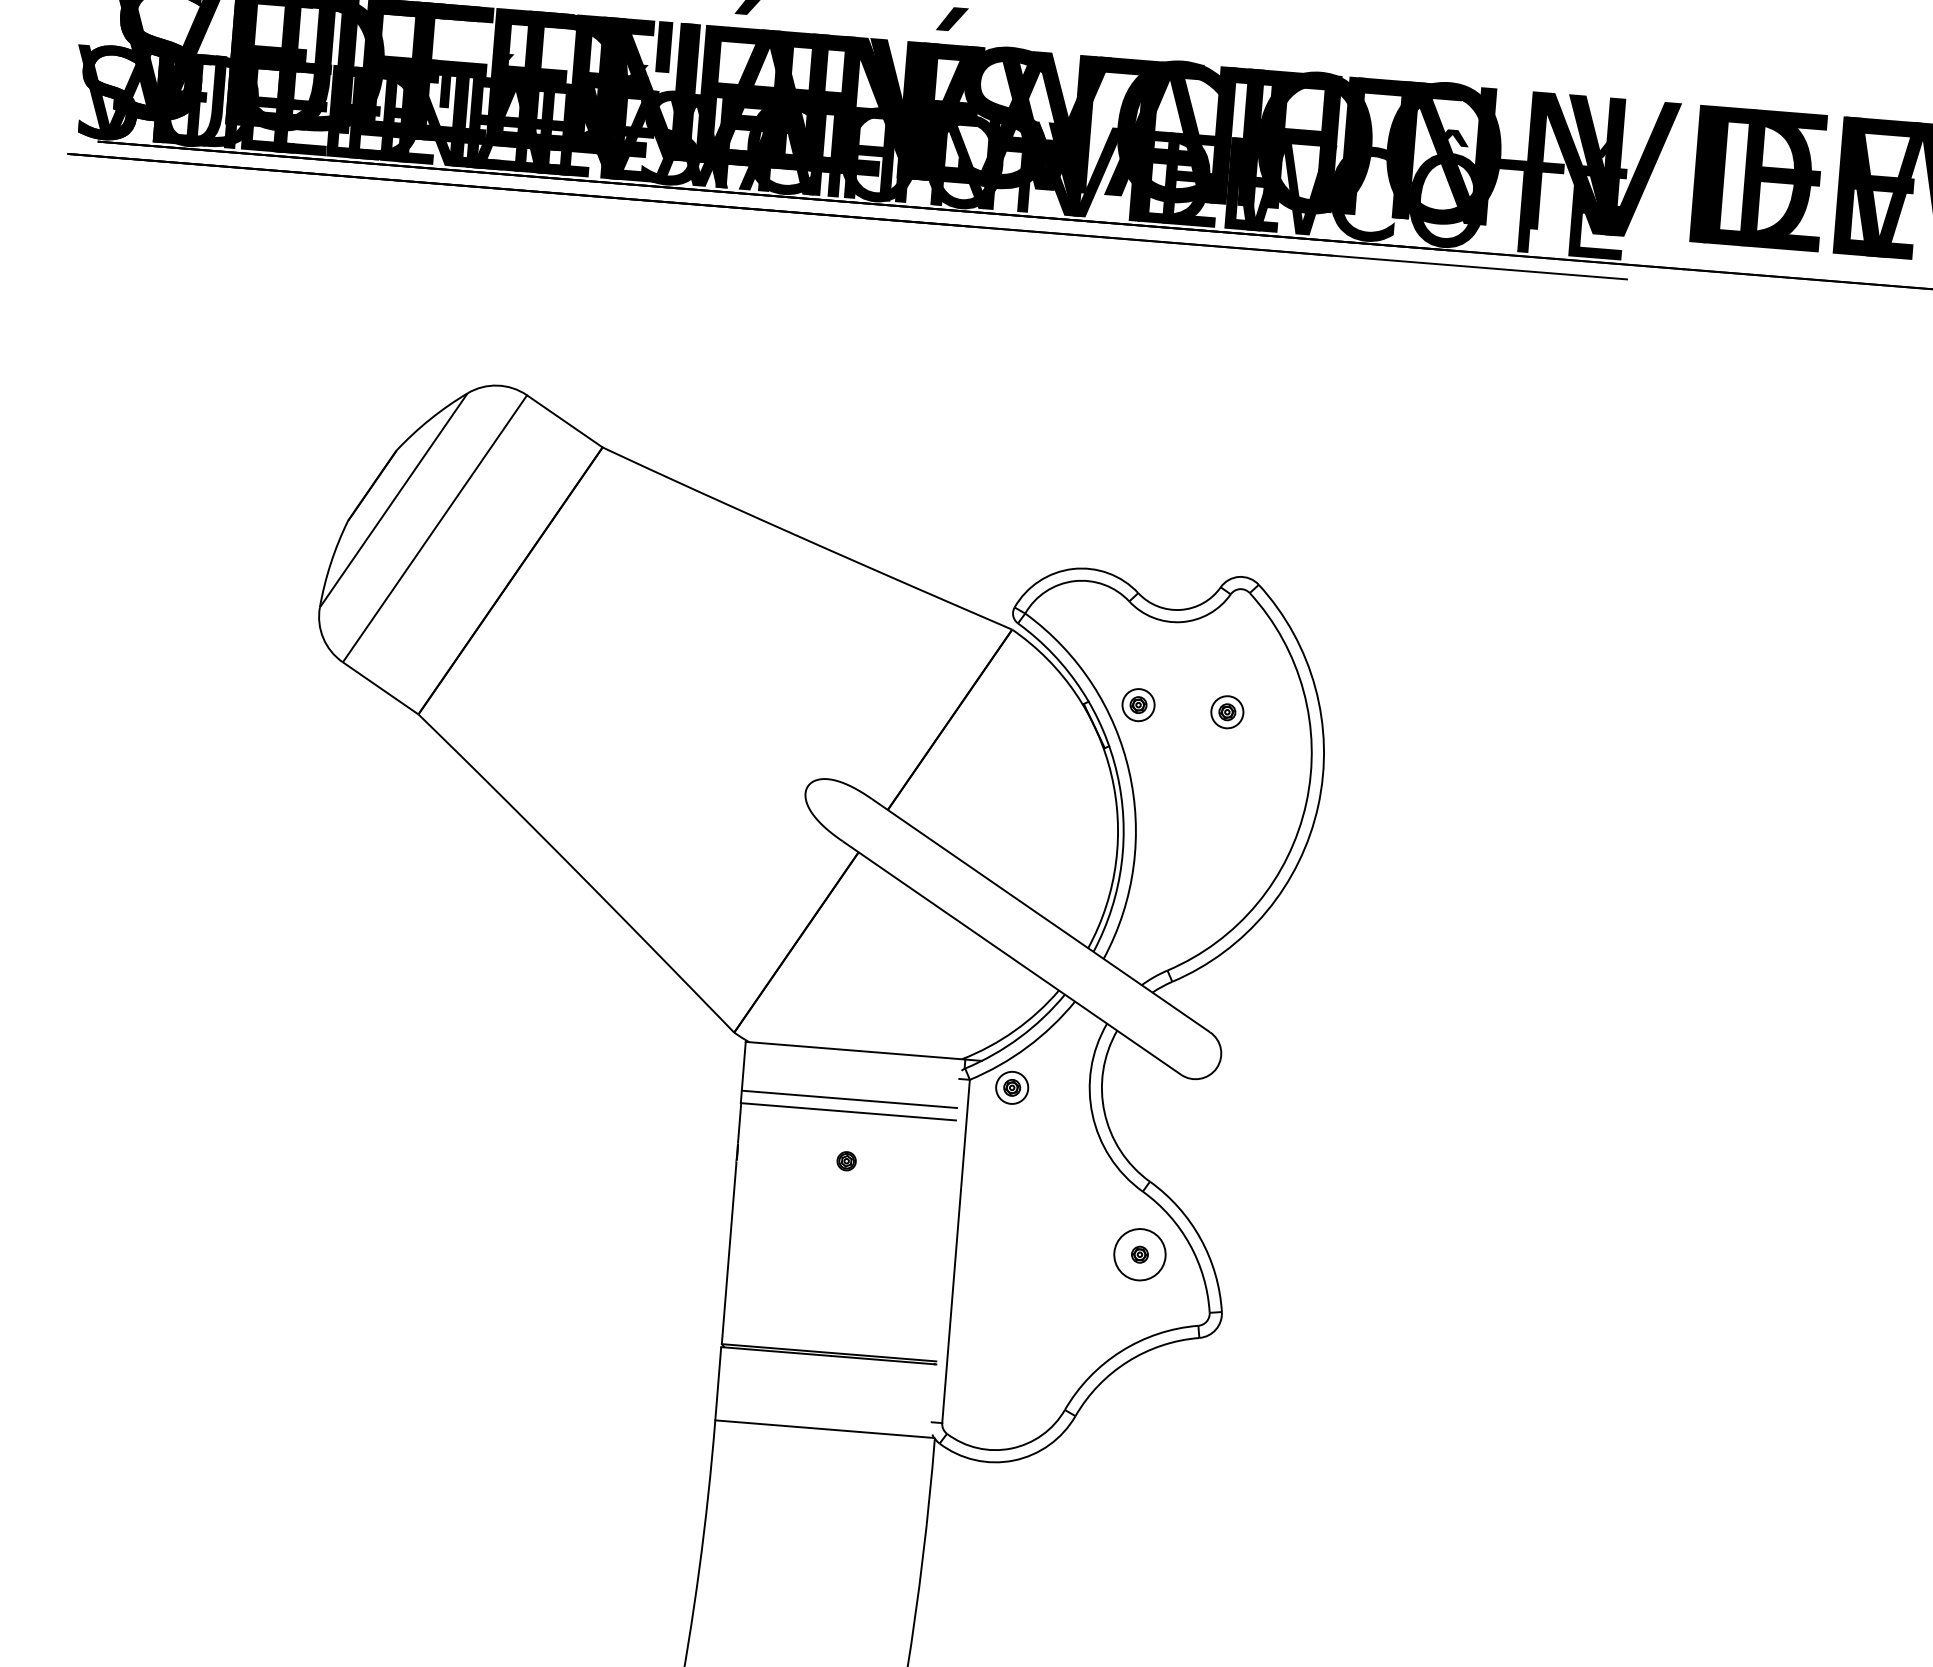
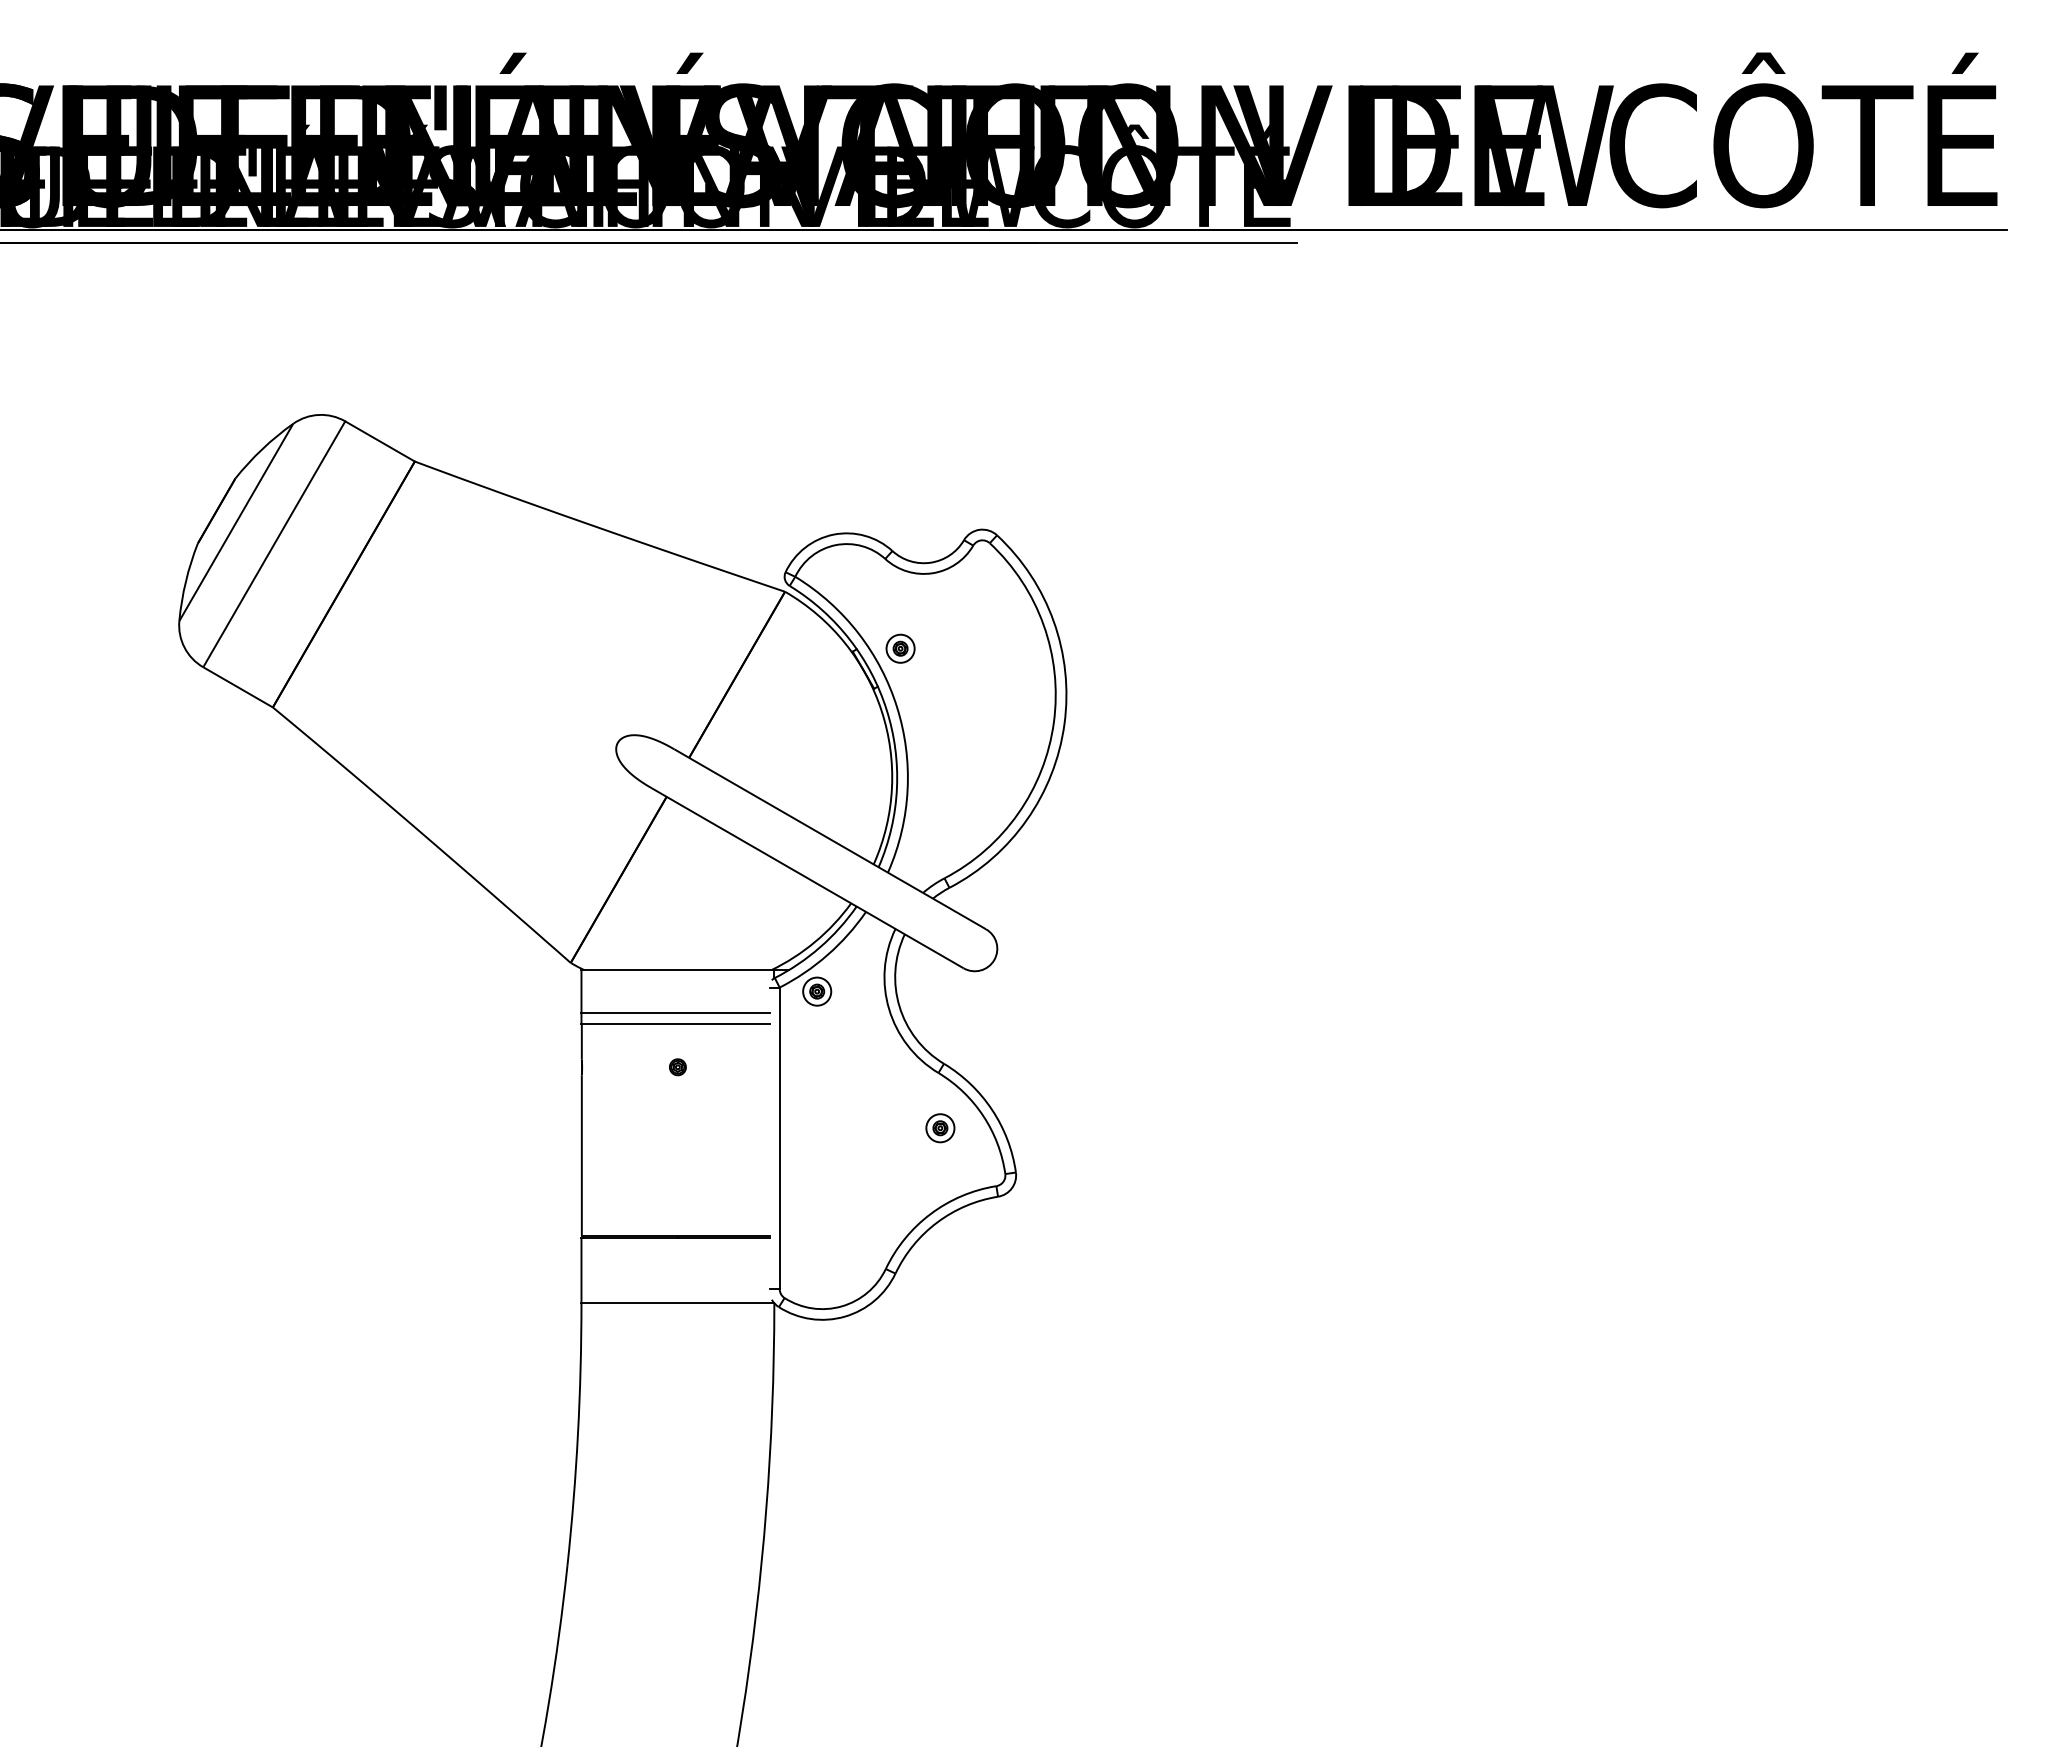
part: (1227, 711) -> (978, 648), removed
circle: (1140, 1255) -> (940, 1128), size x0.62

